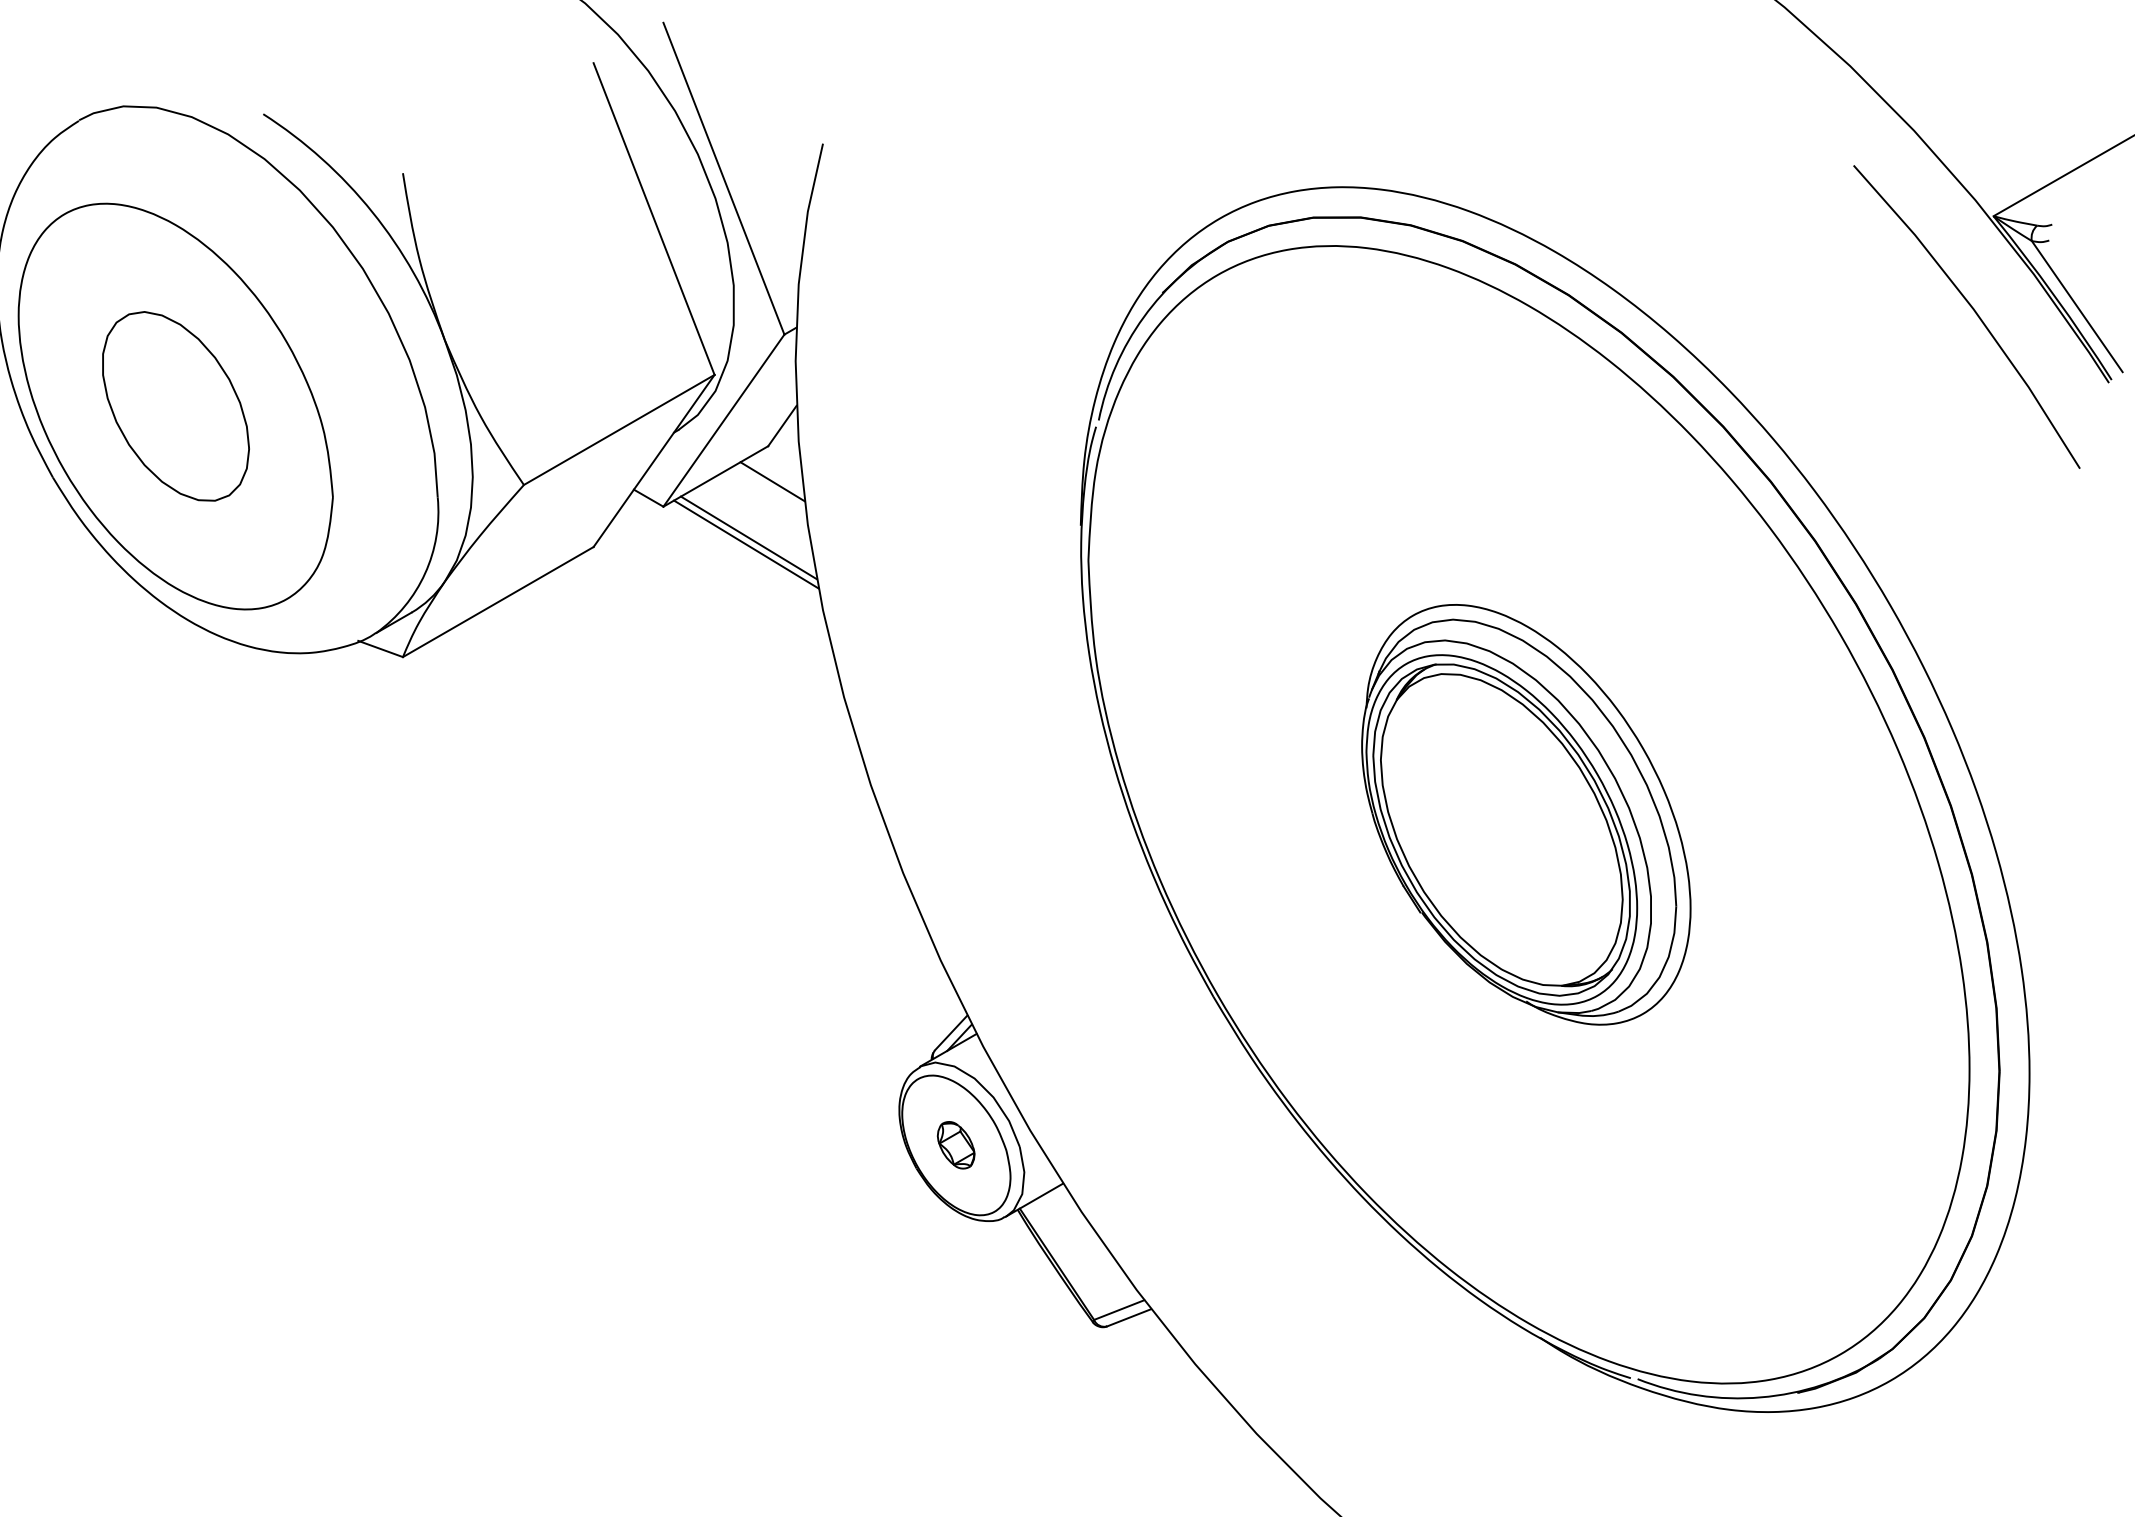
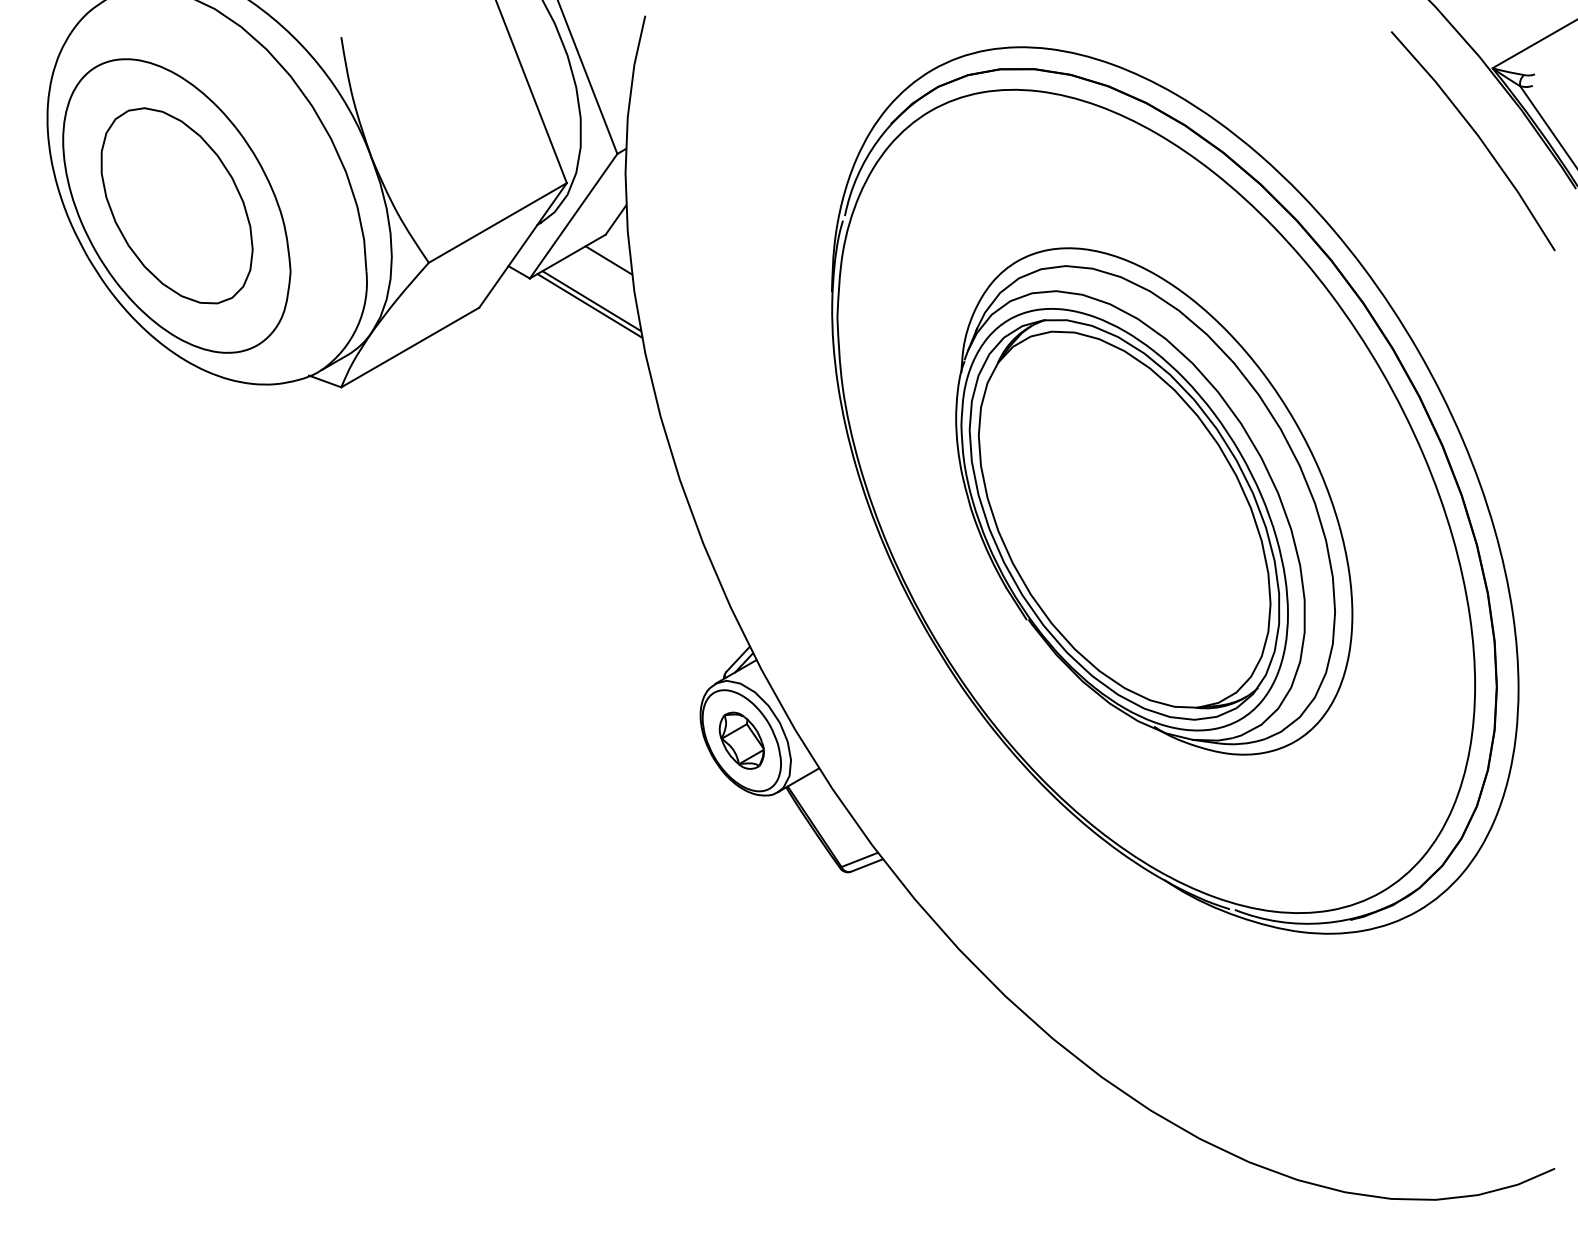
part: (175, 405) -> (176, 205), size x1.43
part: (1526, 814) -> (1154, 501), size x1.67
part: (955, 1145) -> (741, 740), size x1.67

